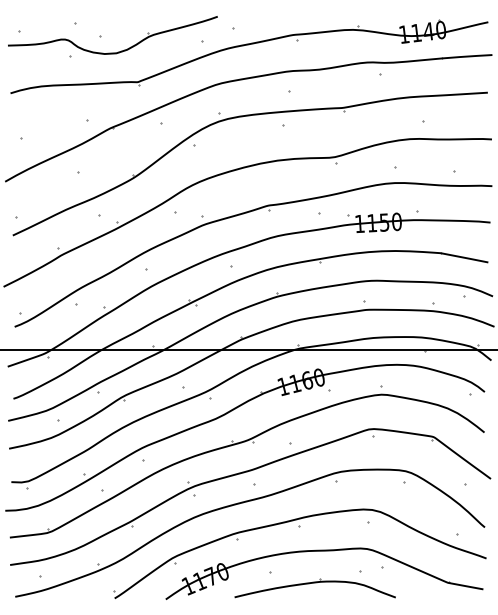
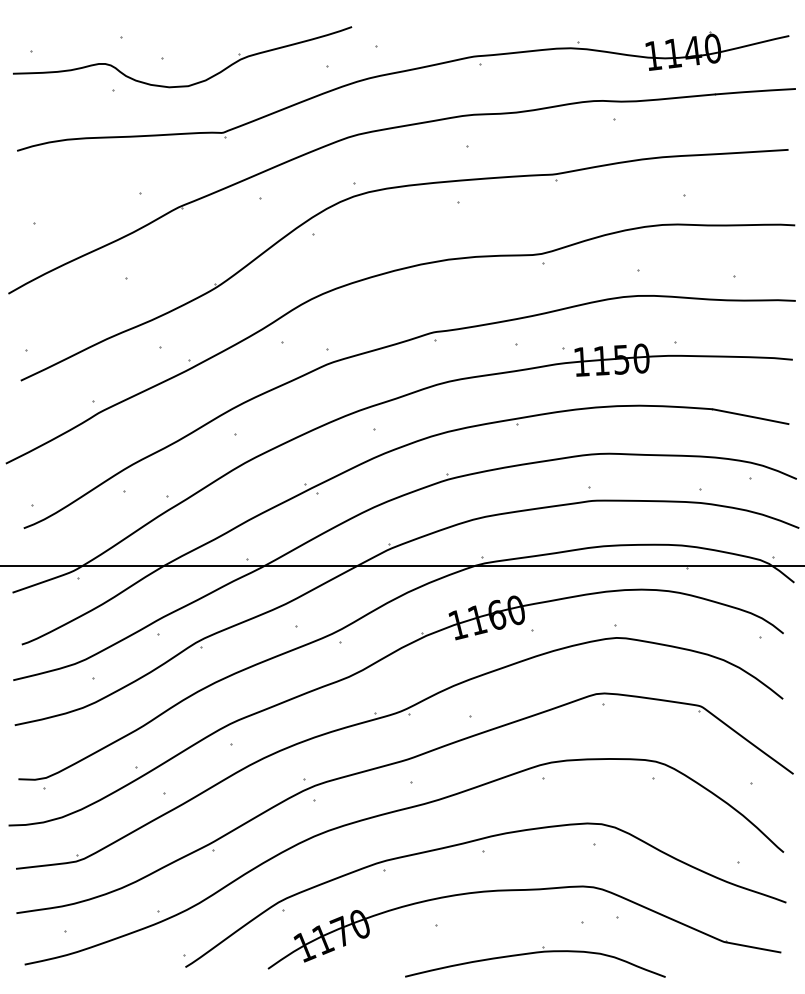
part: (314, 588) -> (534, 962), moved

